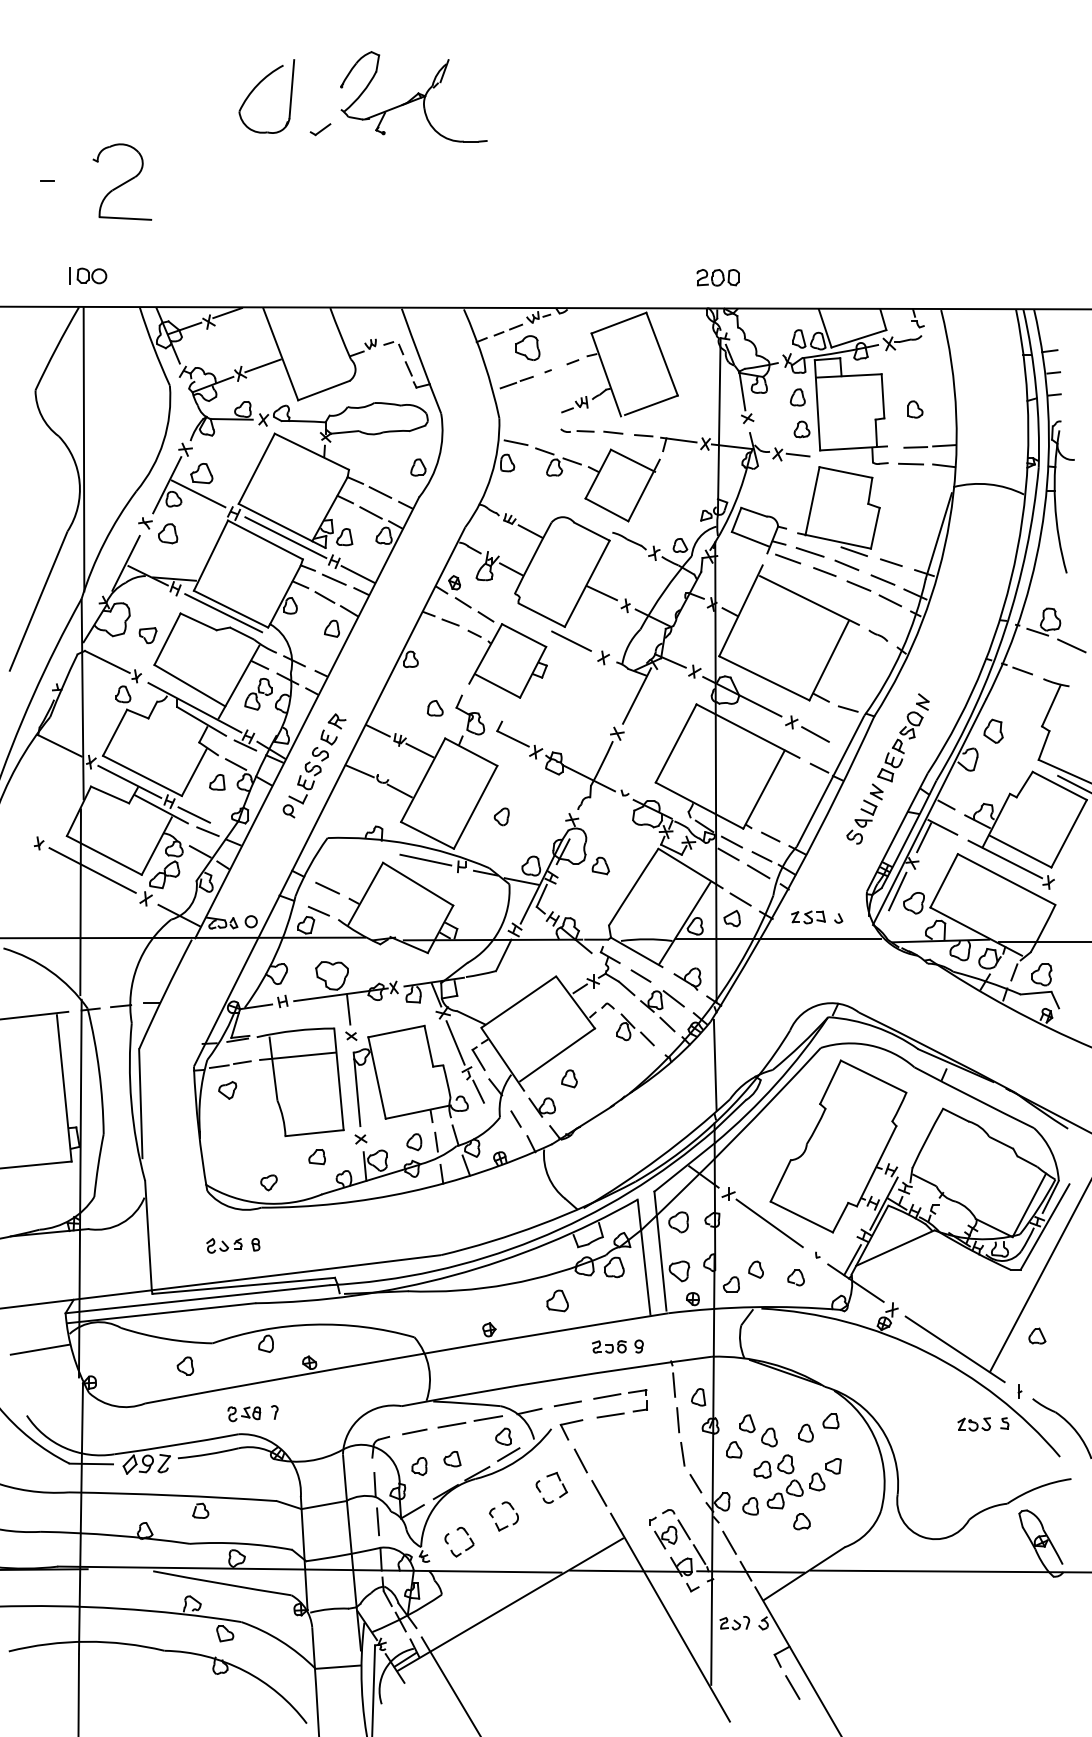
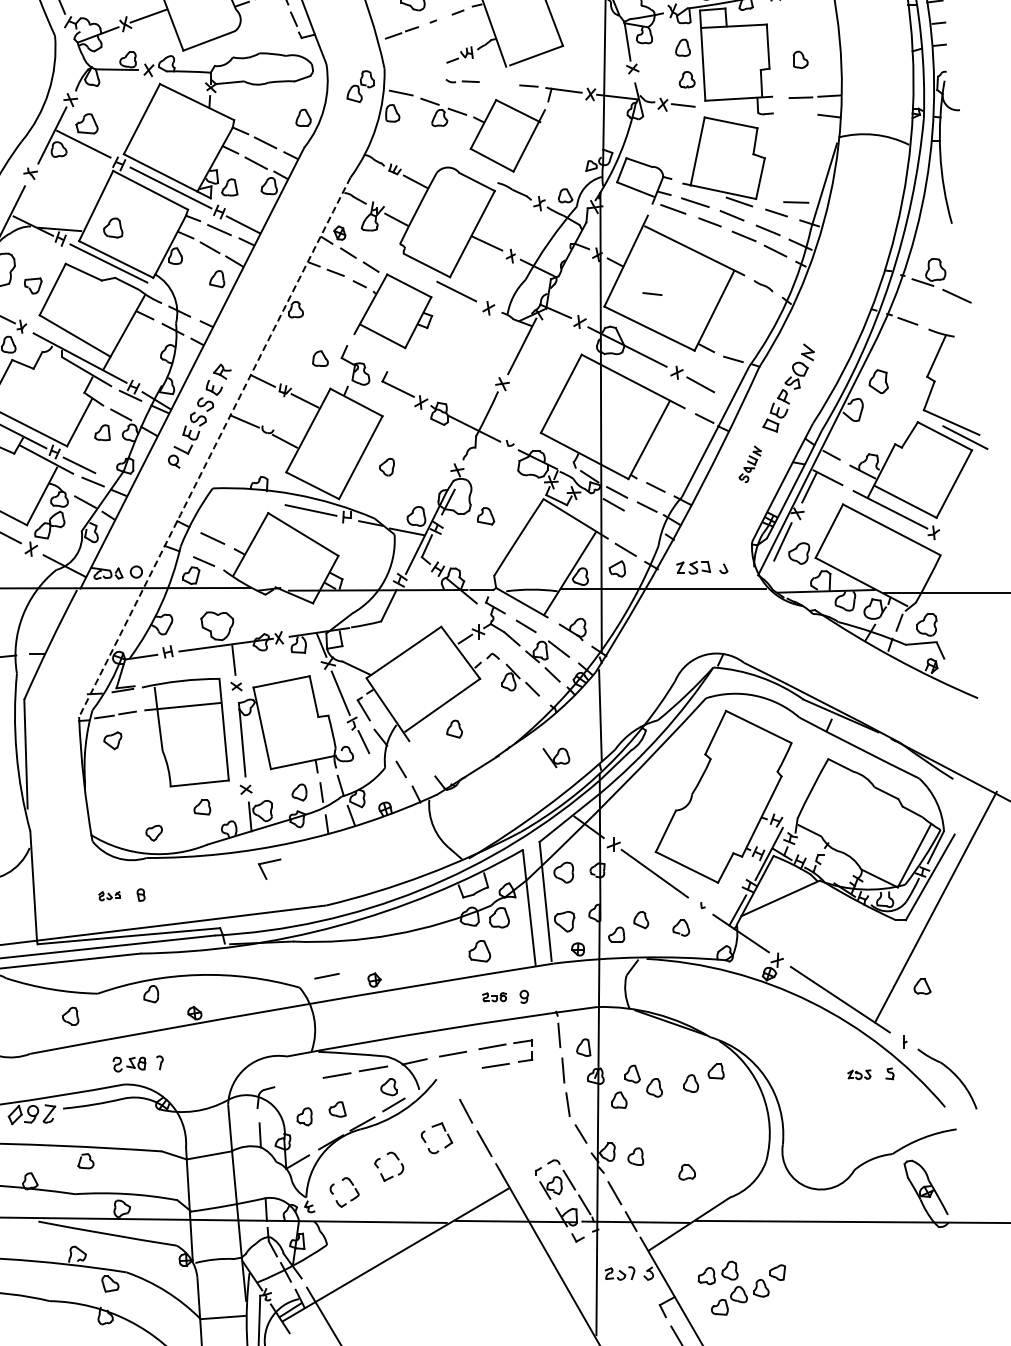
line: (613, 432) -> (652, 293), moved
line: (910, 463) -> (795, 201), moved
part: (168, 533) -> (113, 227), moved
part: (258, 694) -> (360, 86), moved
arc: (329, 796) -> (214, 446), solid -> dashed
part: (864, 813) -> (749, 463), size x0.6
line: (758, 871) -> (643, 521), removed
part: (541, 1107) -> (555, 757), moved
part: (224, 1245) -> (109, 895), size x0.6
part: (557, 1300) -> (479, 950), moved
part: (609, 1346) -> (494, 996), size x0.7
part: (973, 1424) -> (858, 1074), size x0.7
part: (571, 1429) -> (269, 868), moved
line: (414, 1431) -> (326, 975), moved
part: (797, 1481) -> (741, 1287), moved
line: (378, 1521) -> (263, 1171), removed

